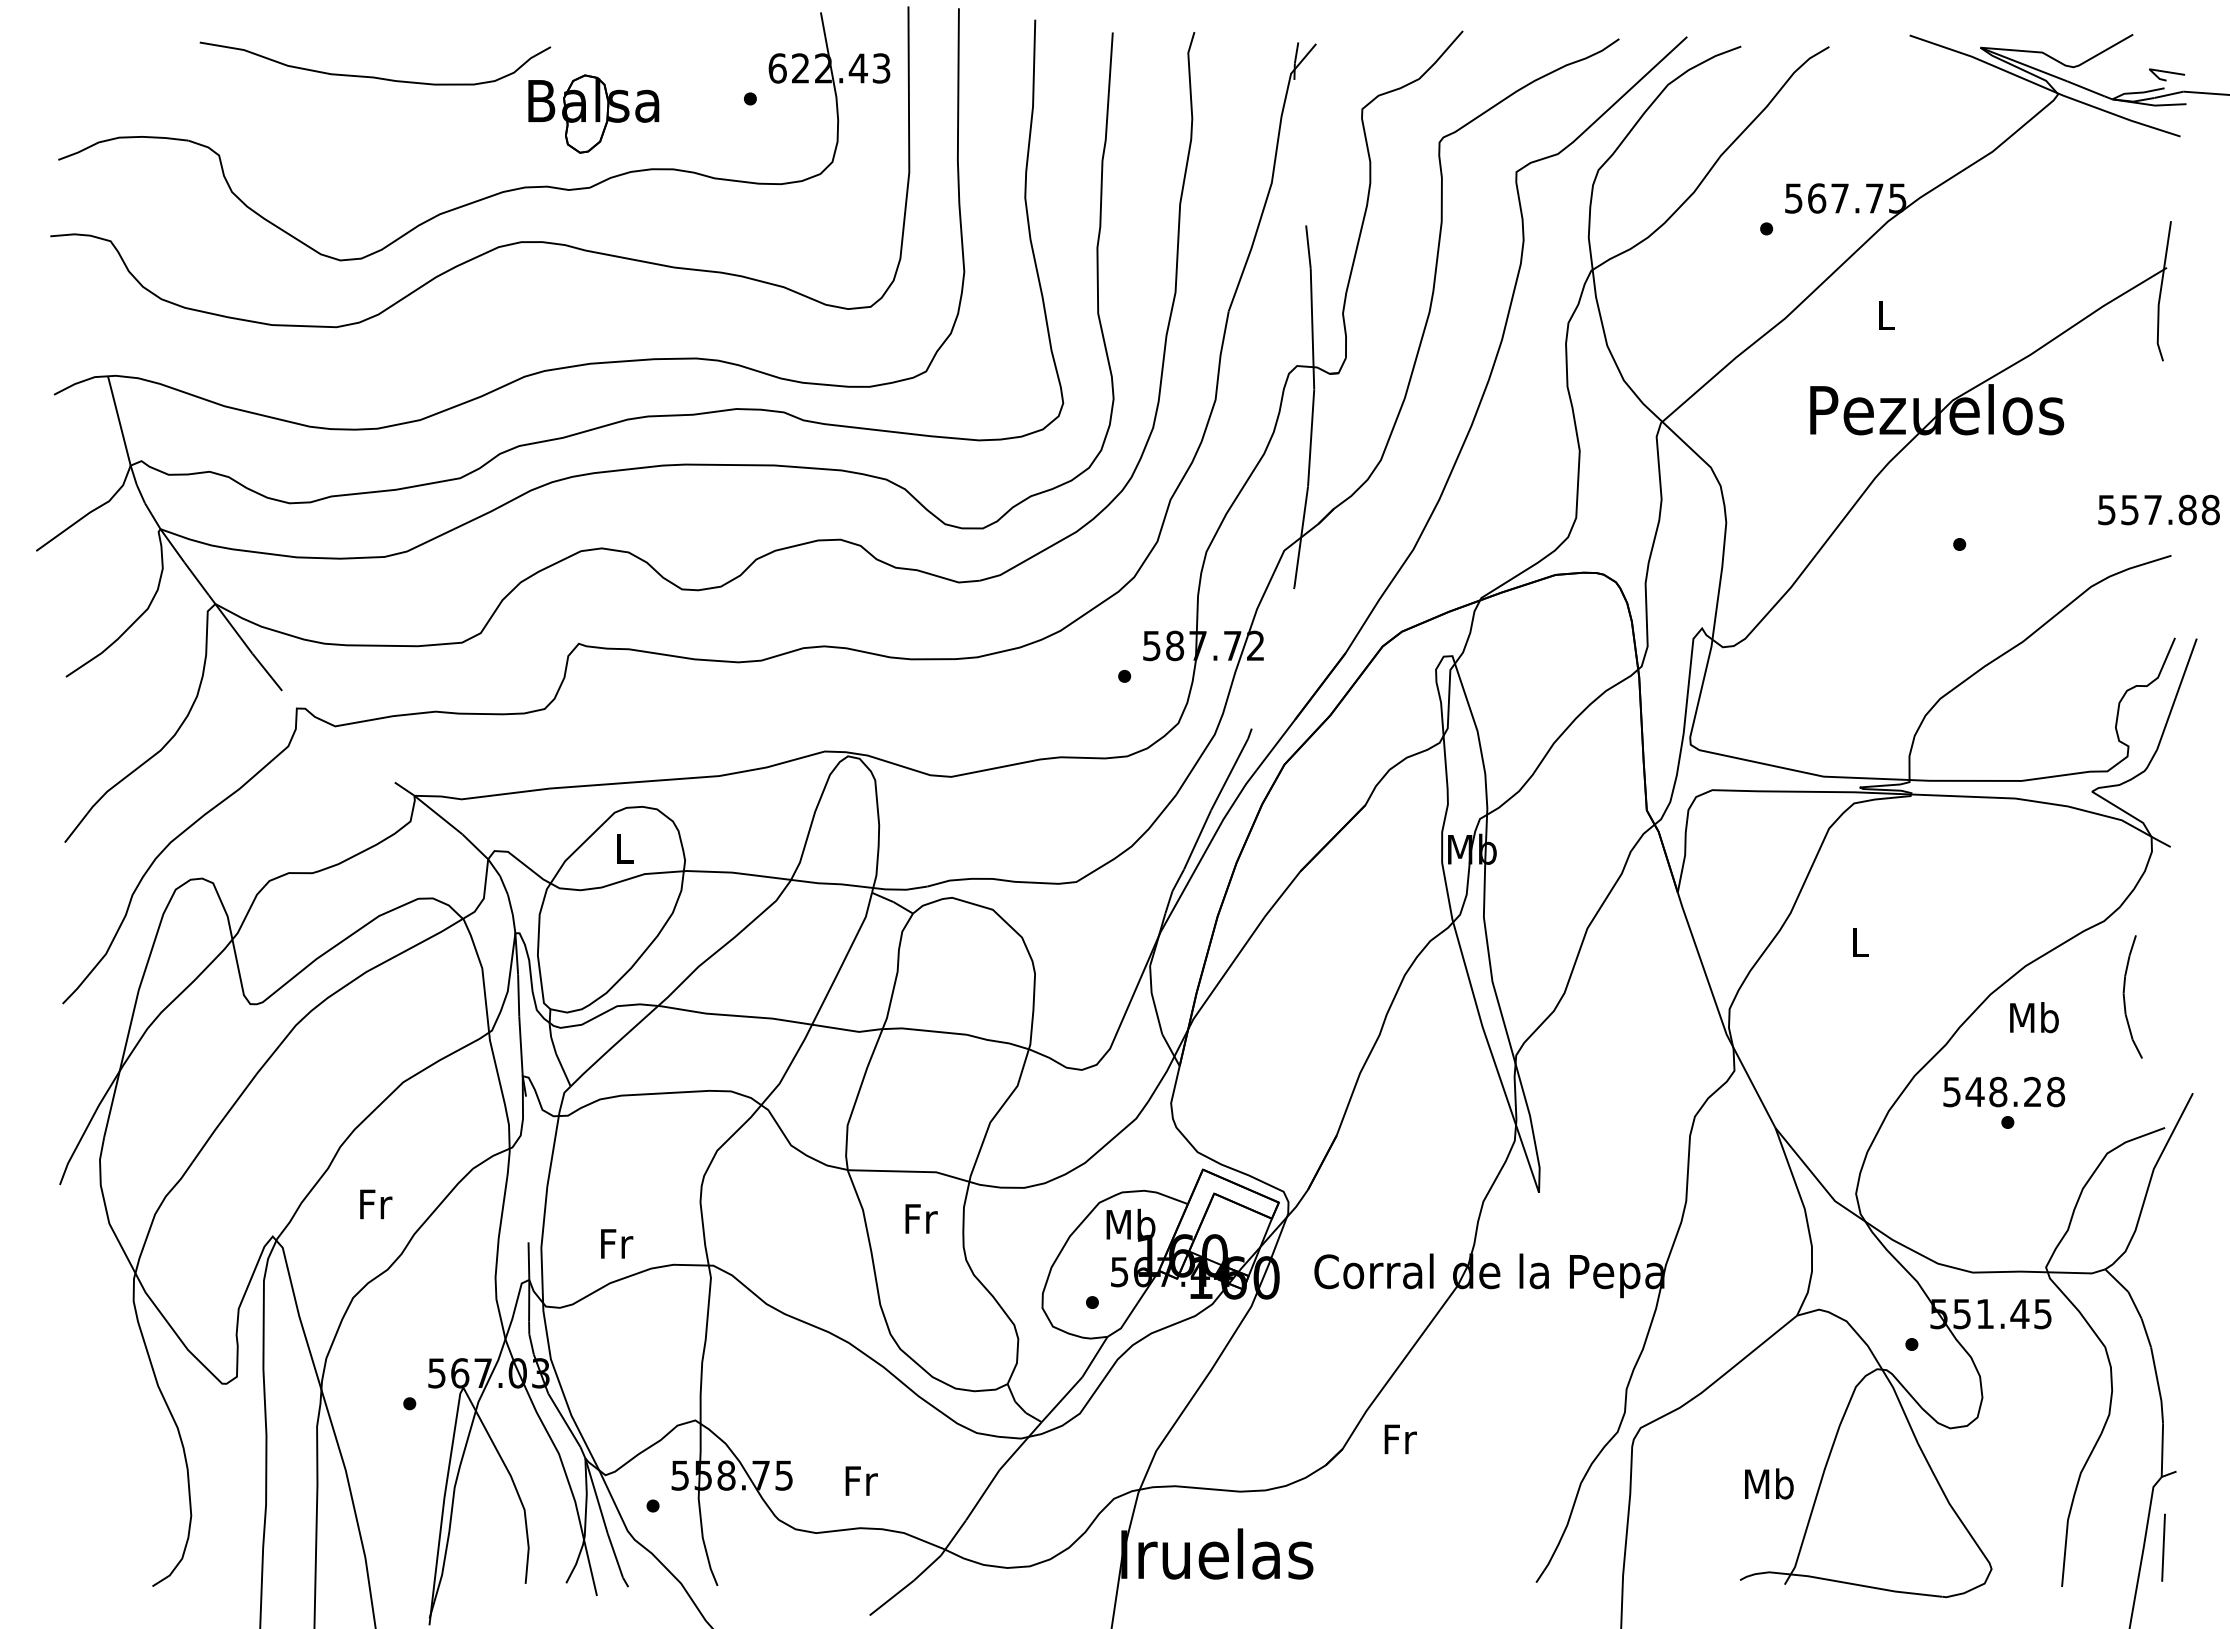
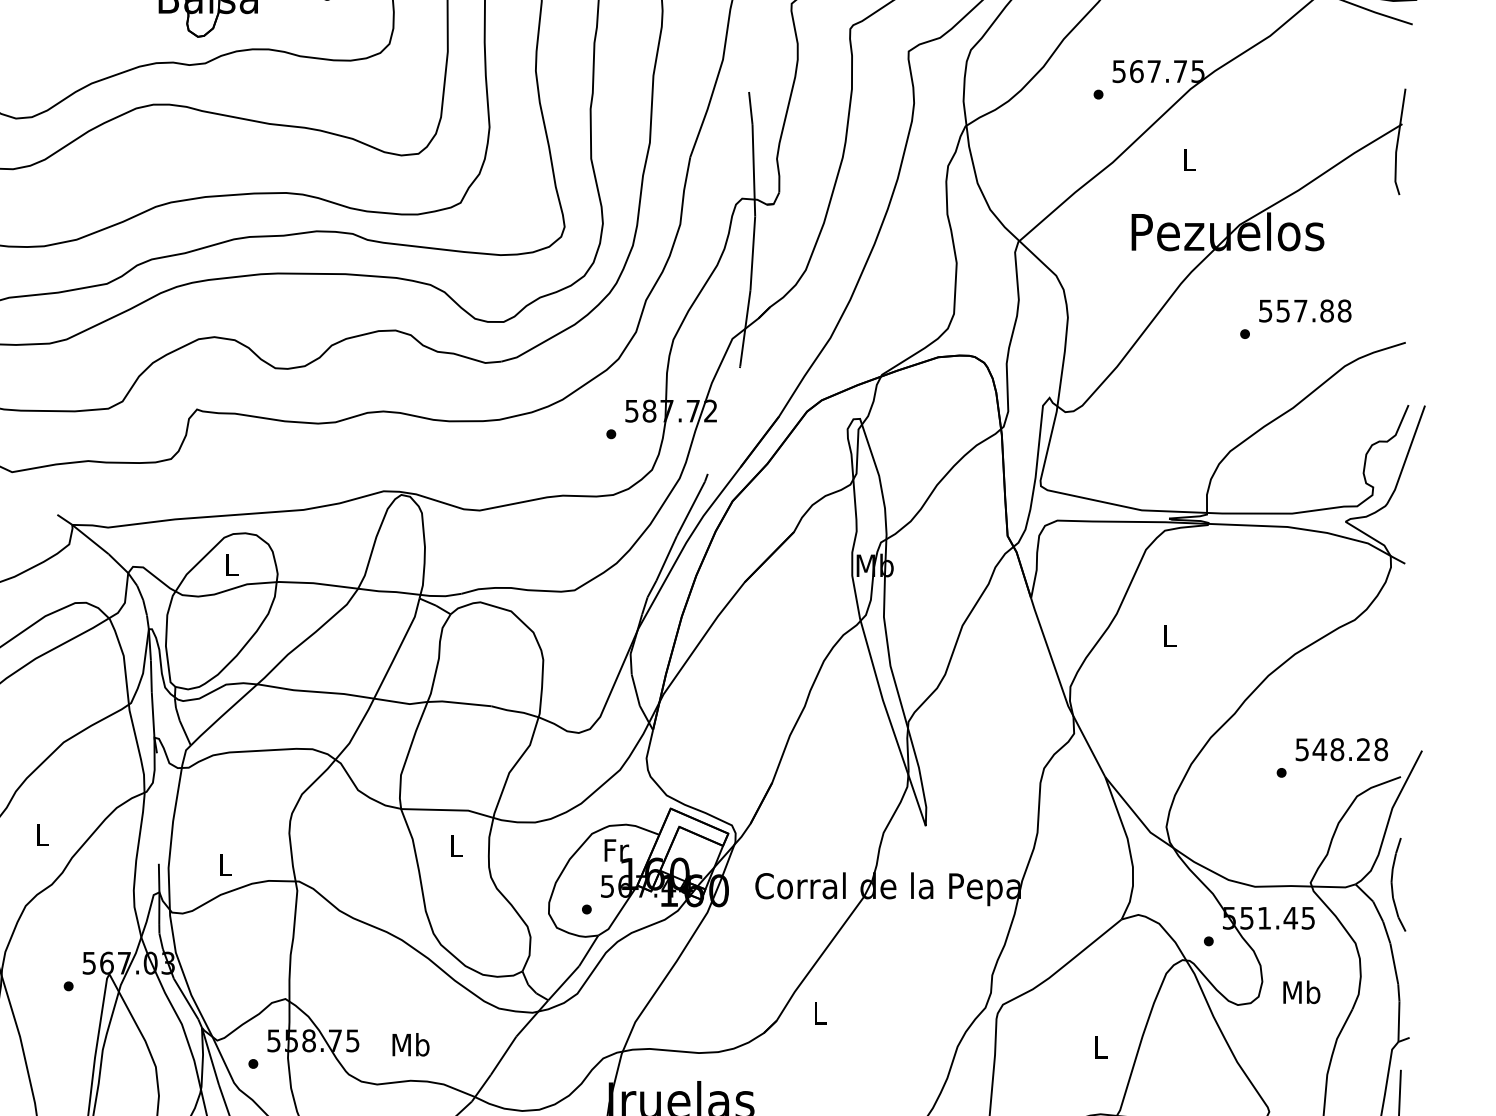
text: (2158, 509) -> (1304, 310), moved
curve: (2125, 999) -> (1392, 886), moved
text: (2034, 1017) -> (1301, 992), moved
text: (2004, 1091) -> (1342, 749), moved
text: (376, 1204) -> (43, 835), Fr -> L
text: (921, 1218) -> (457, 845), Fr -> L
text: (1130, 1223) -> (615, 849), Mb -> Fr
text: (617, 1243) -> (226, 864), Fr -> L
text: (1400, 1439) -> (820, 1013), Fr -> L
text: (860, 1480) -> (410, 1044), Fr -> Mb
text: (1769, 1483) -> (1100, 1046), Mb -> L

